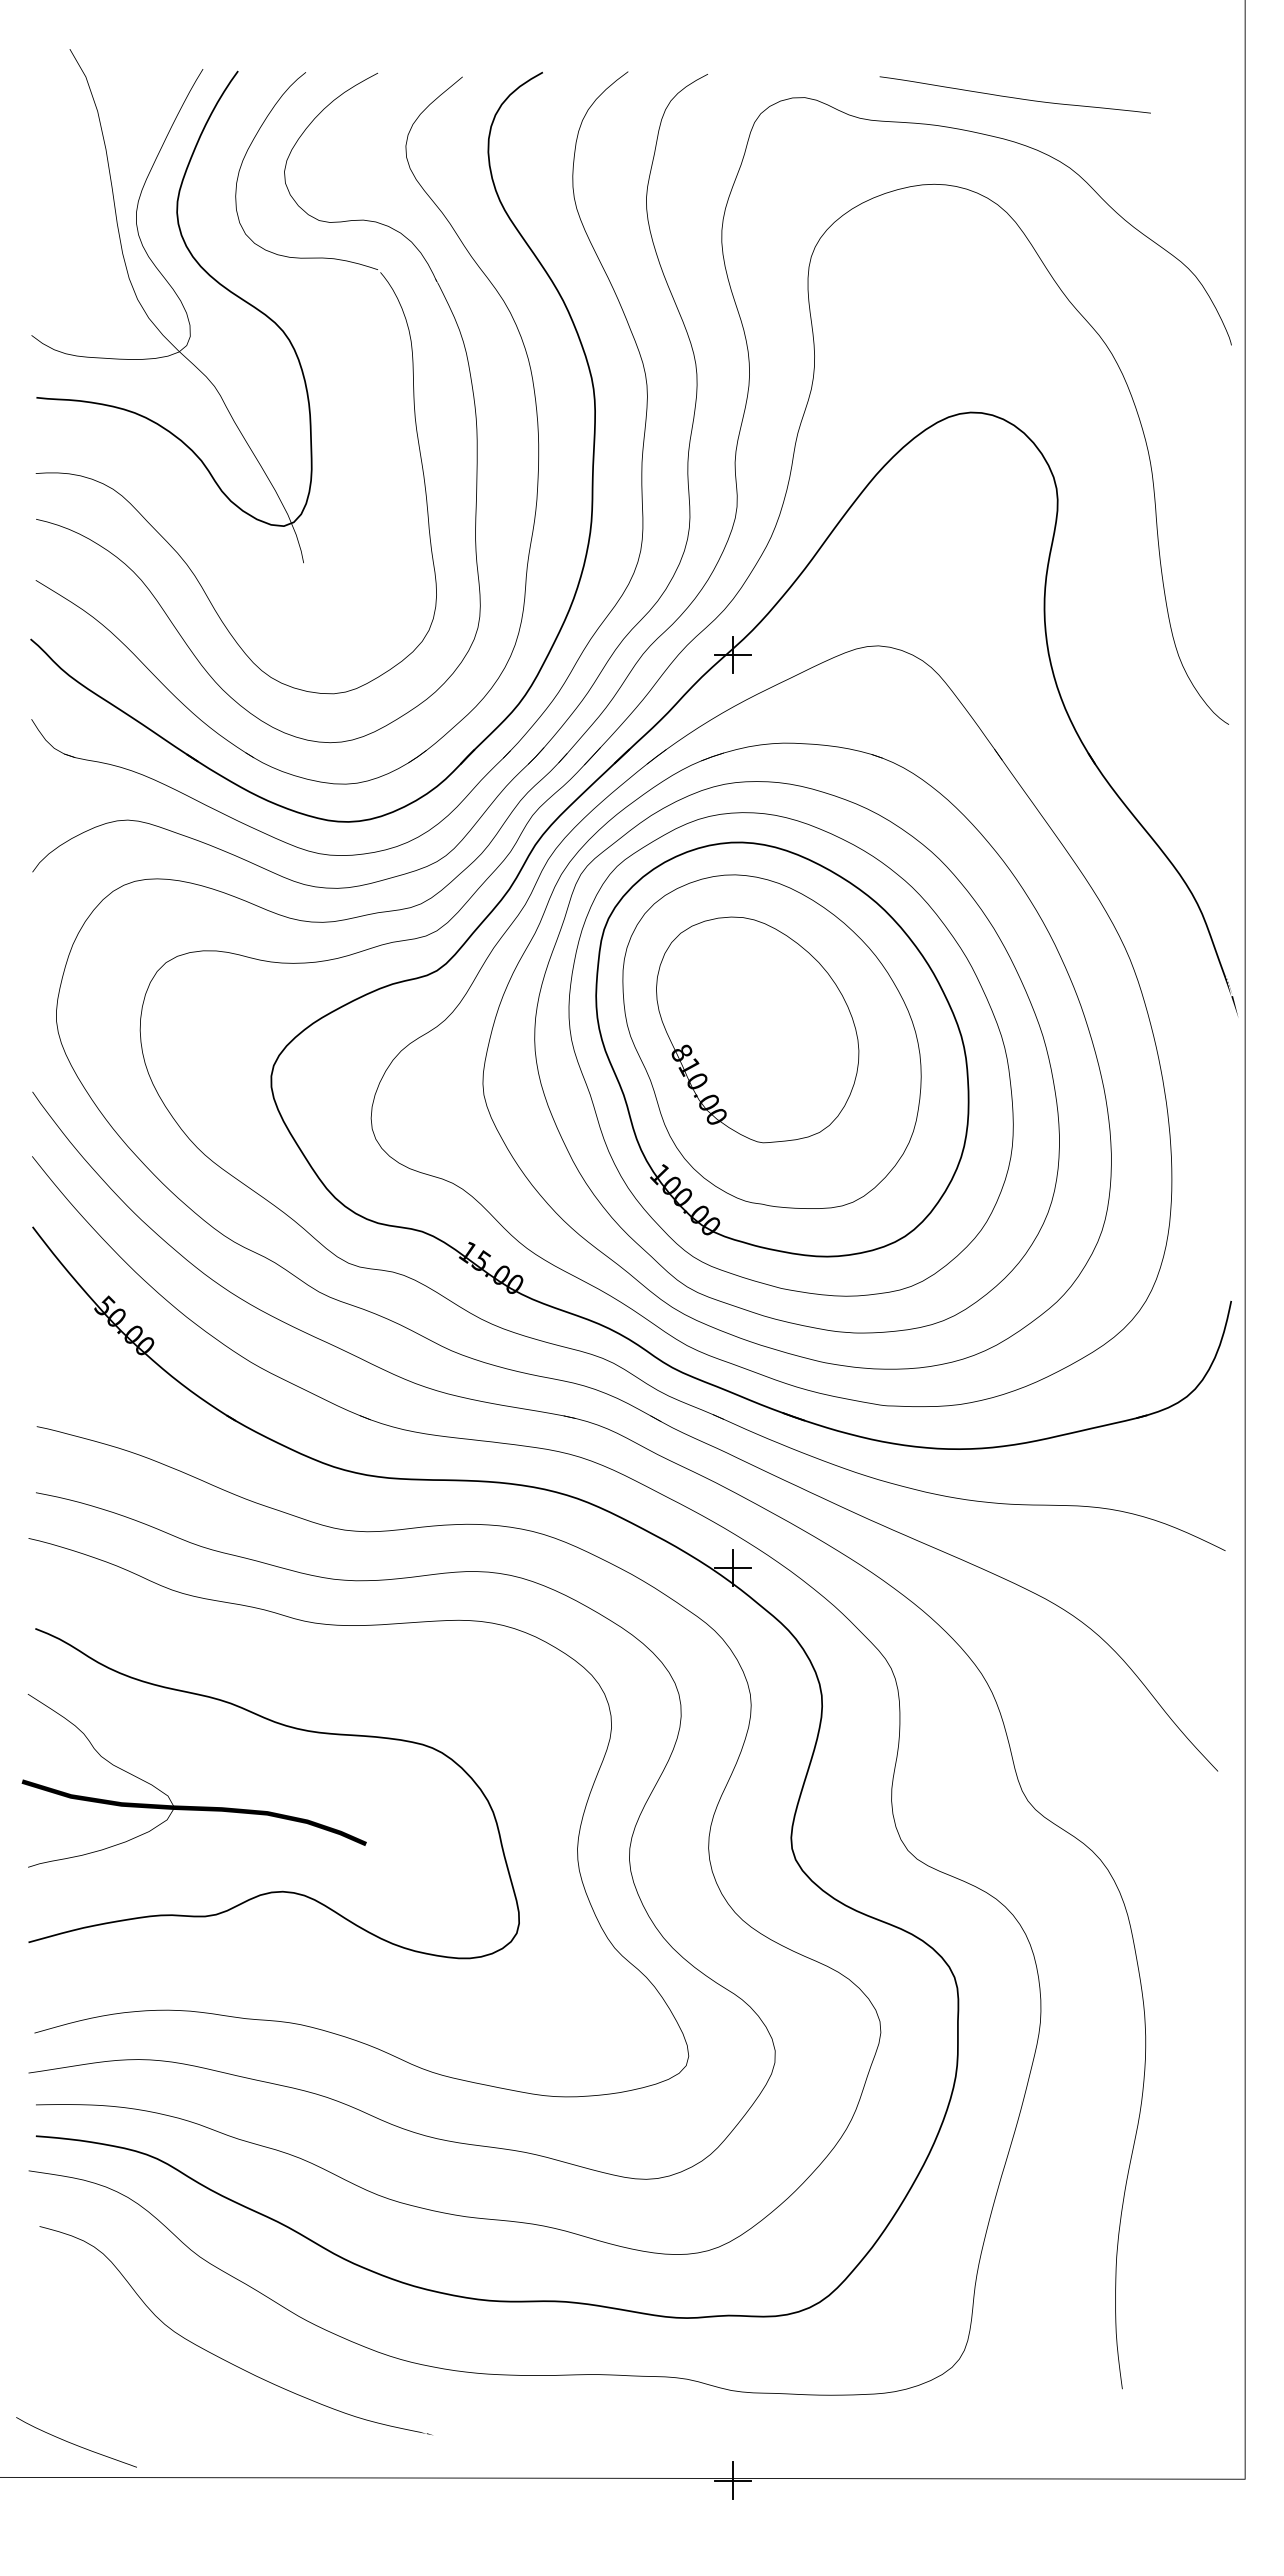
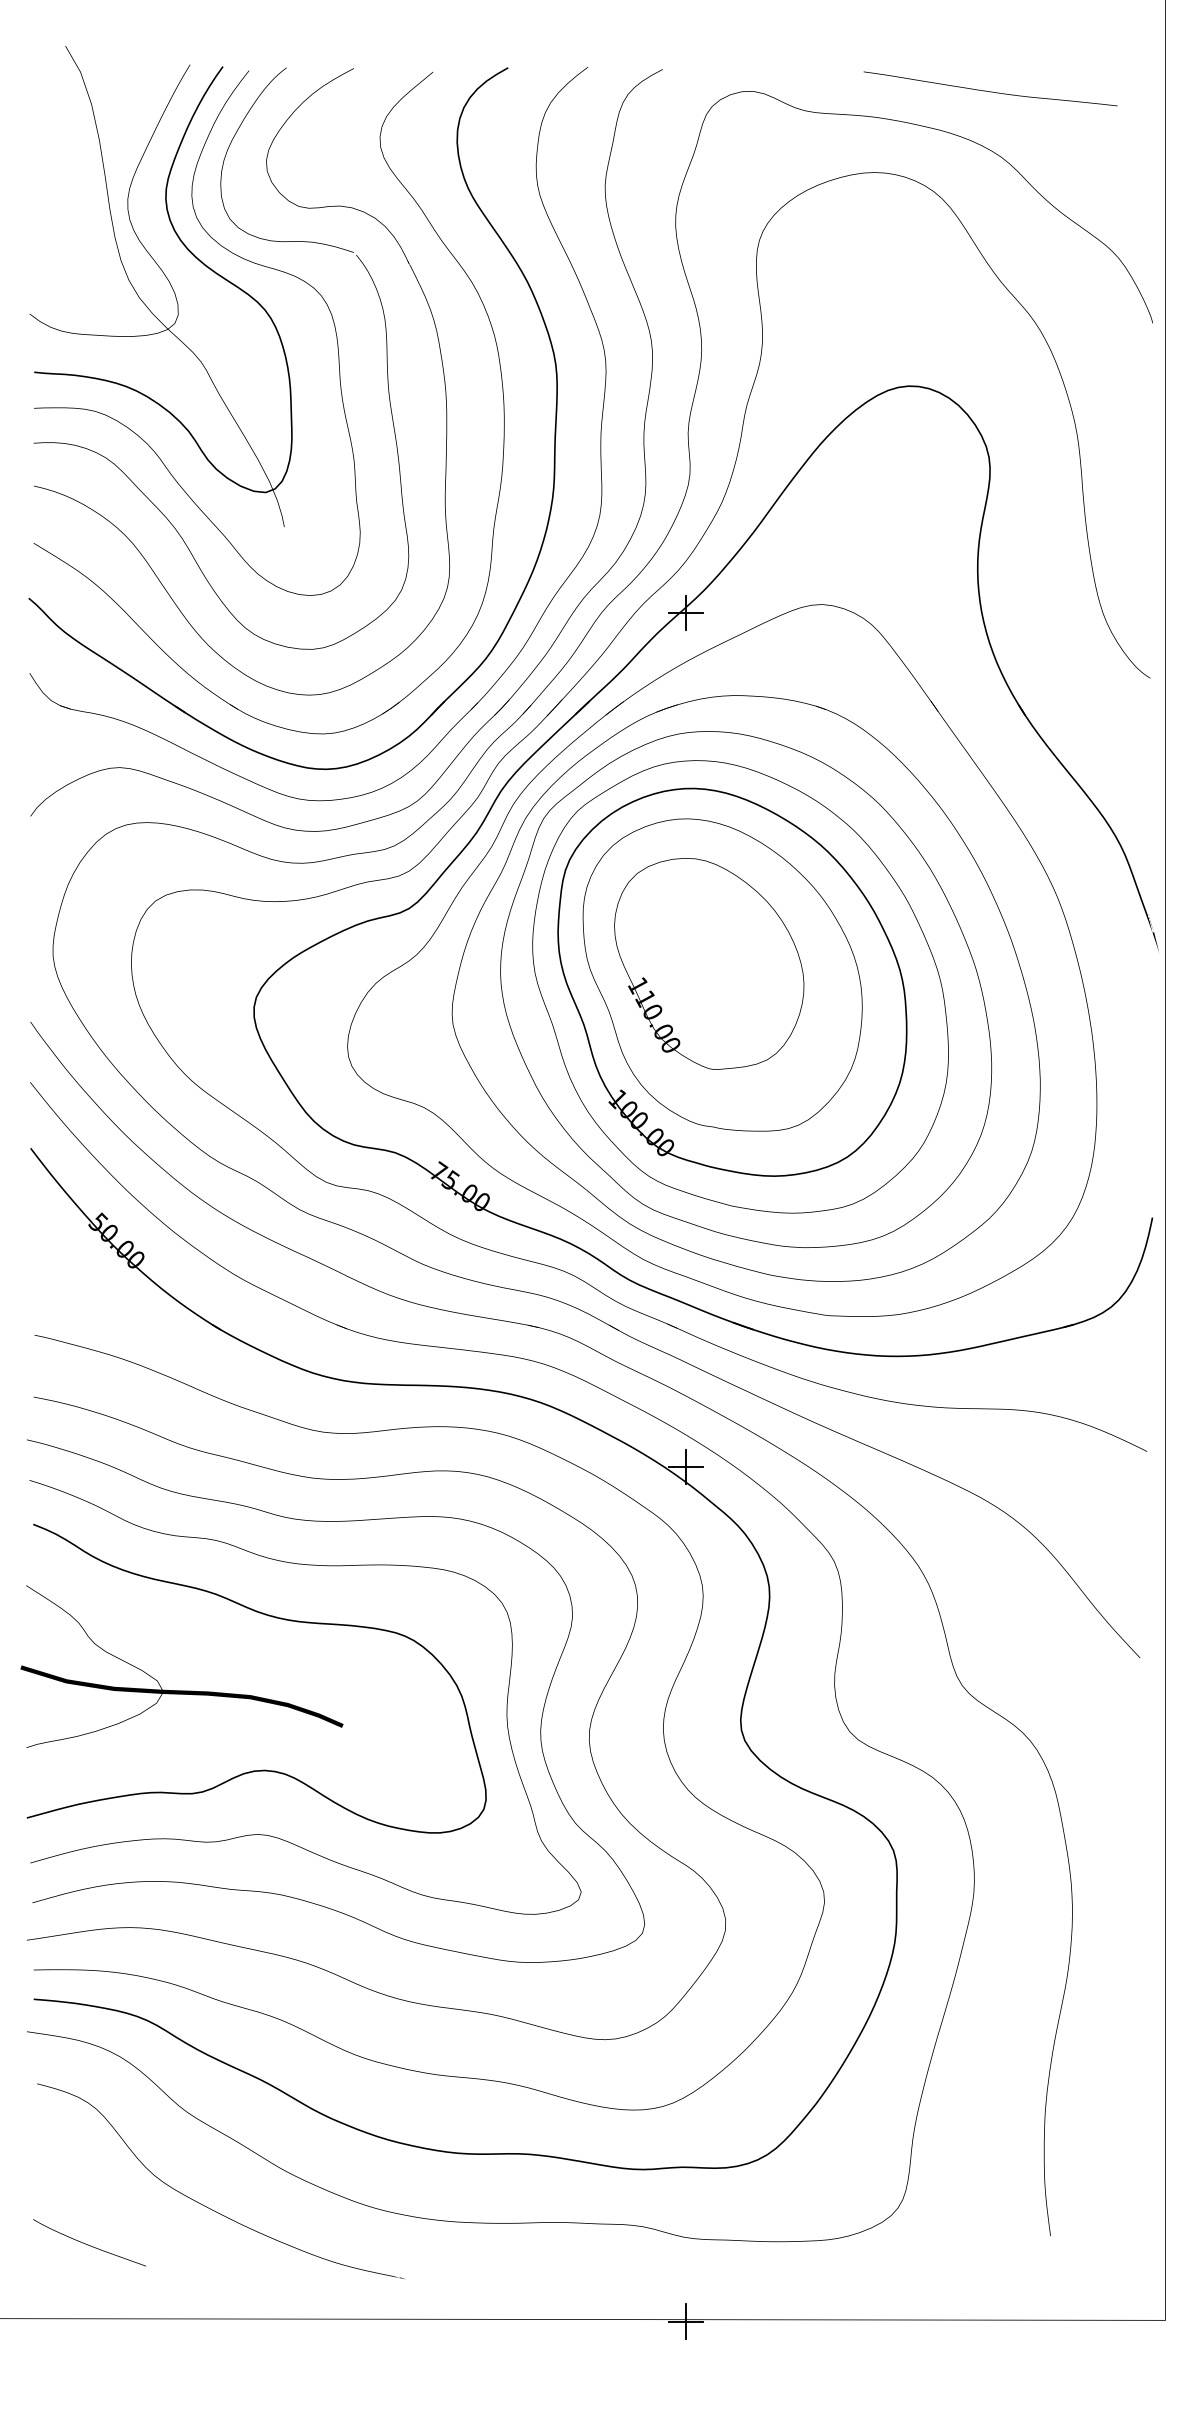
curve: (1014, 97) -> (989, 91), moved
curve: (251, 272) -> (235, 255), added
text: (681, 1053) -> (637, 986), 810.00 -> 110.00
text: (468, 1251) -> (438, 1171), 15.00 -> 75.00
curve: (342, 1673) -> (320, 1566), added
curve: (76, 2444) -> (89, 2244), moved

